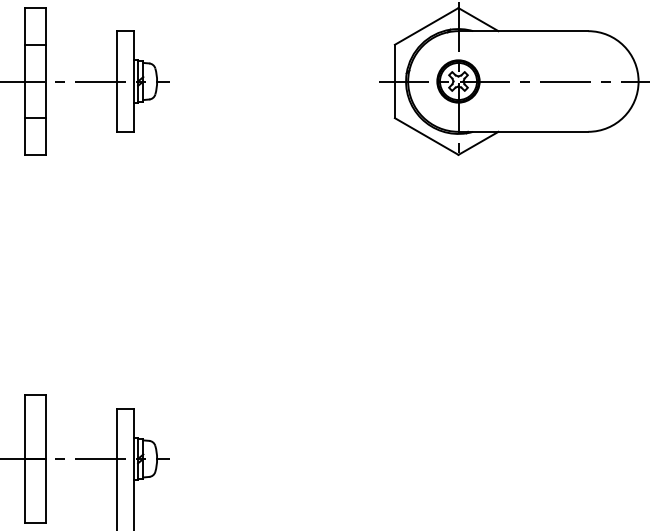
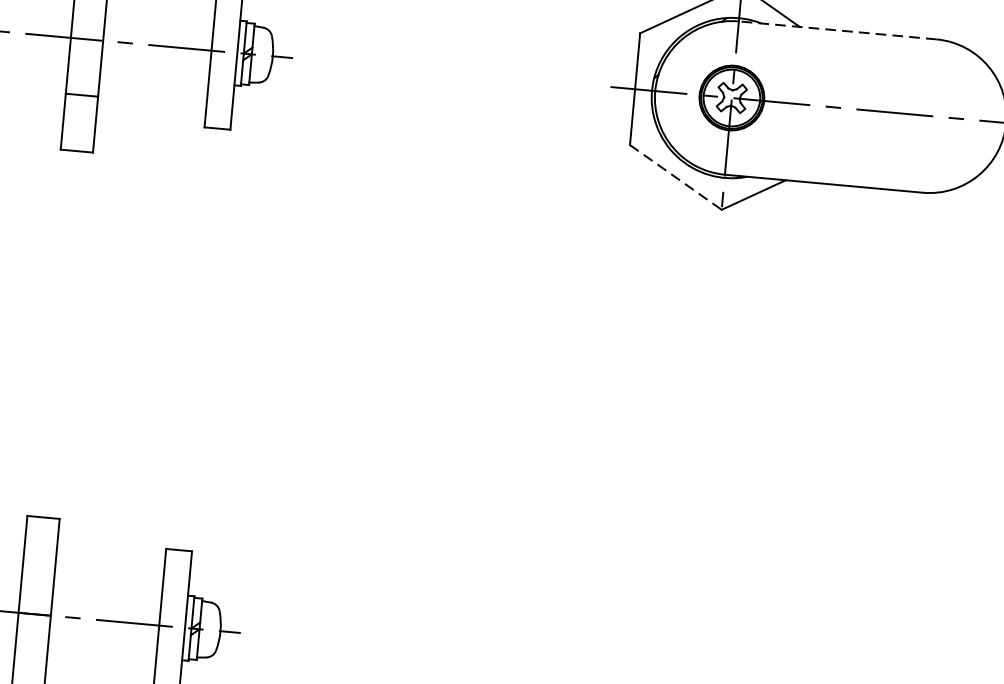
line: (523, 31) -> (837, 30), solid -> dashed
line: (426, 136) -> (675, 177), solid -> dashed

